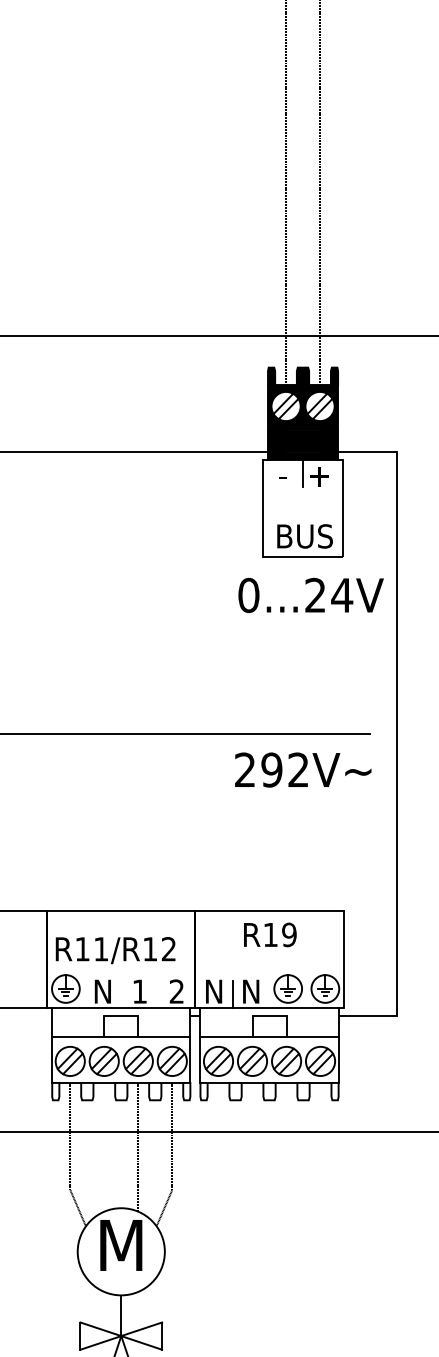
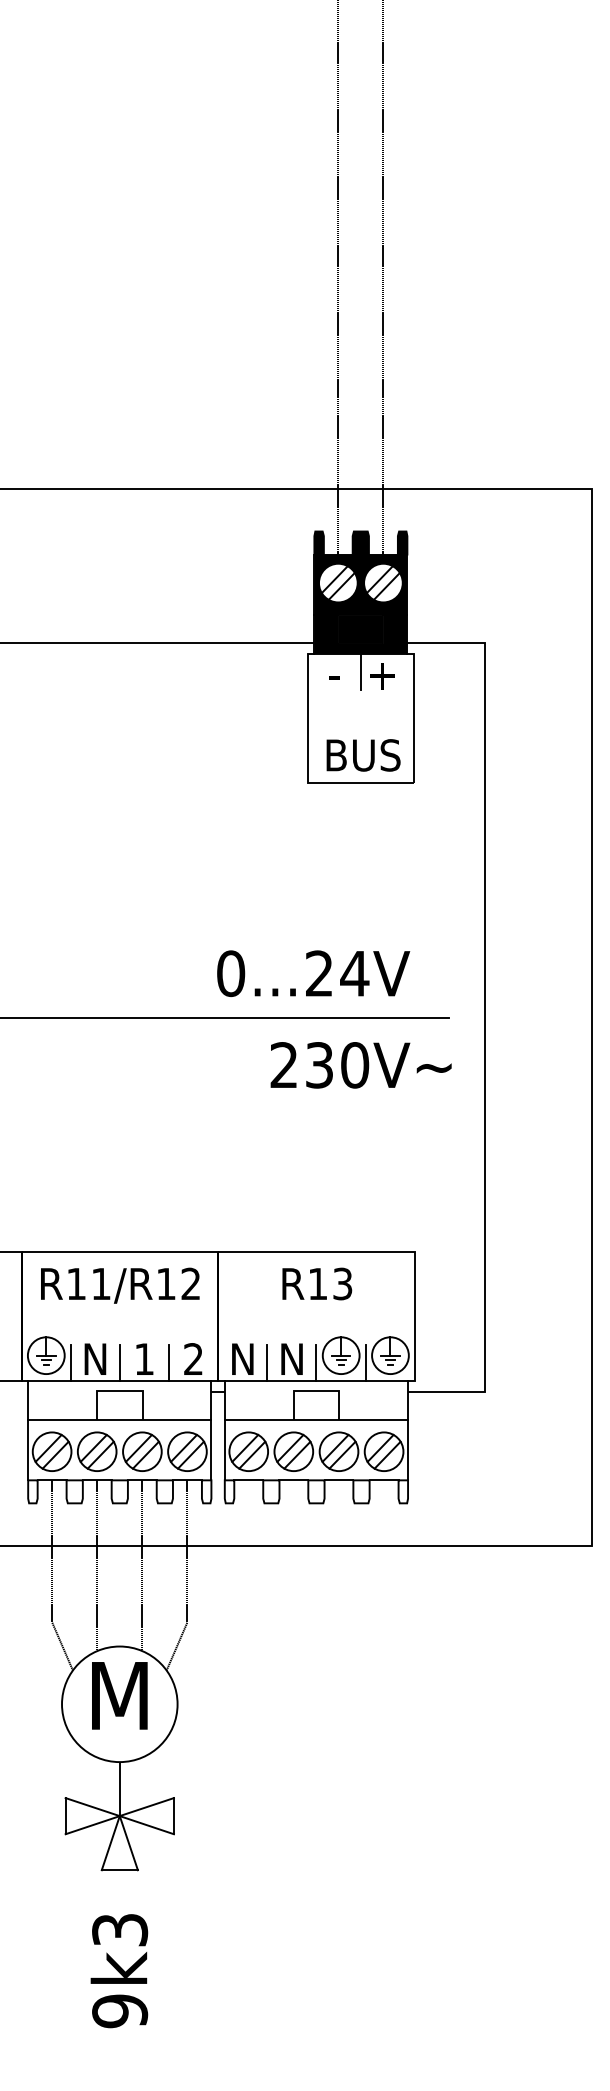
text: (311, 595) -> (313, 973), moved
text: (285, 770) -> (337, 1065), 292V~ -> 230V~
text: (289, 934) -> (342, 1283), R19 -> R13
text: (115, 950) -> (120, 1285), moved
line: (84, 994) -> (70, 1362), added
line: (121, 994) -> (119, 1362), added
line: (158, 994) -> (168, 1362), added
line: (269, 994) -> (316, 1362), added
line: (306, 994) -> (365, 1362), added
line: (104, 1147) -> (97, 1565), added

